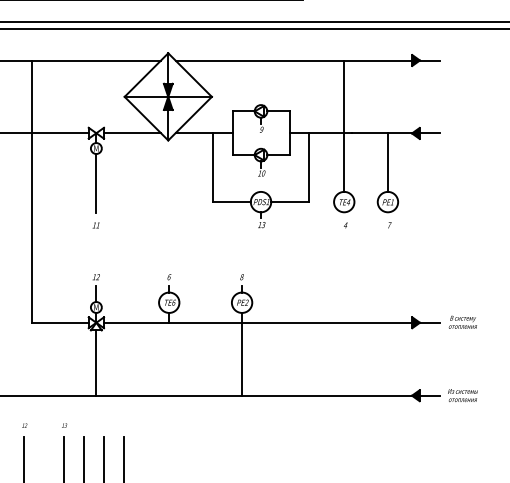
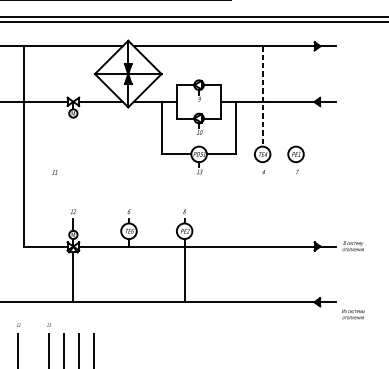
line: (344, 126) -> (262, 96), solid -> dashed
line: (387, 162) -> (295, 124), removed
line: (96, 183) -> (73, 140), removed
text: (95, 225) -> (54, 172), moved
text: (462, 395) -> (352, 314), moved

